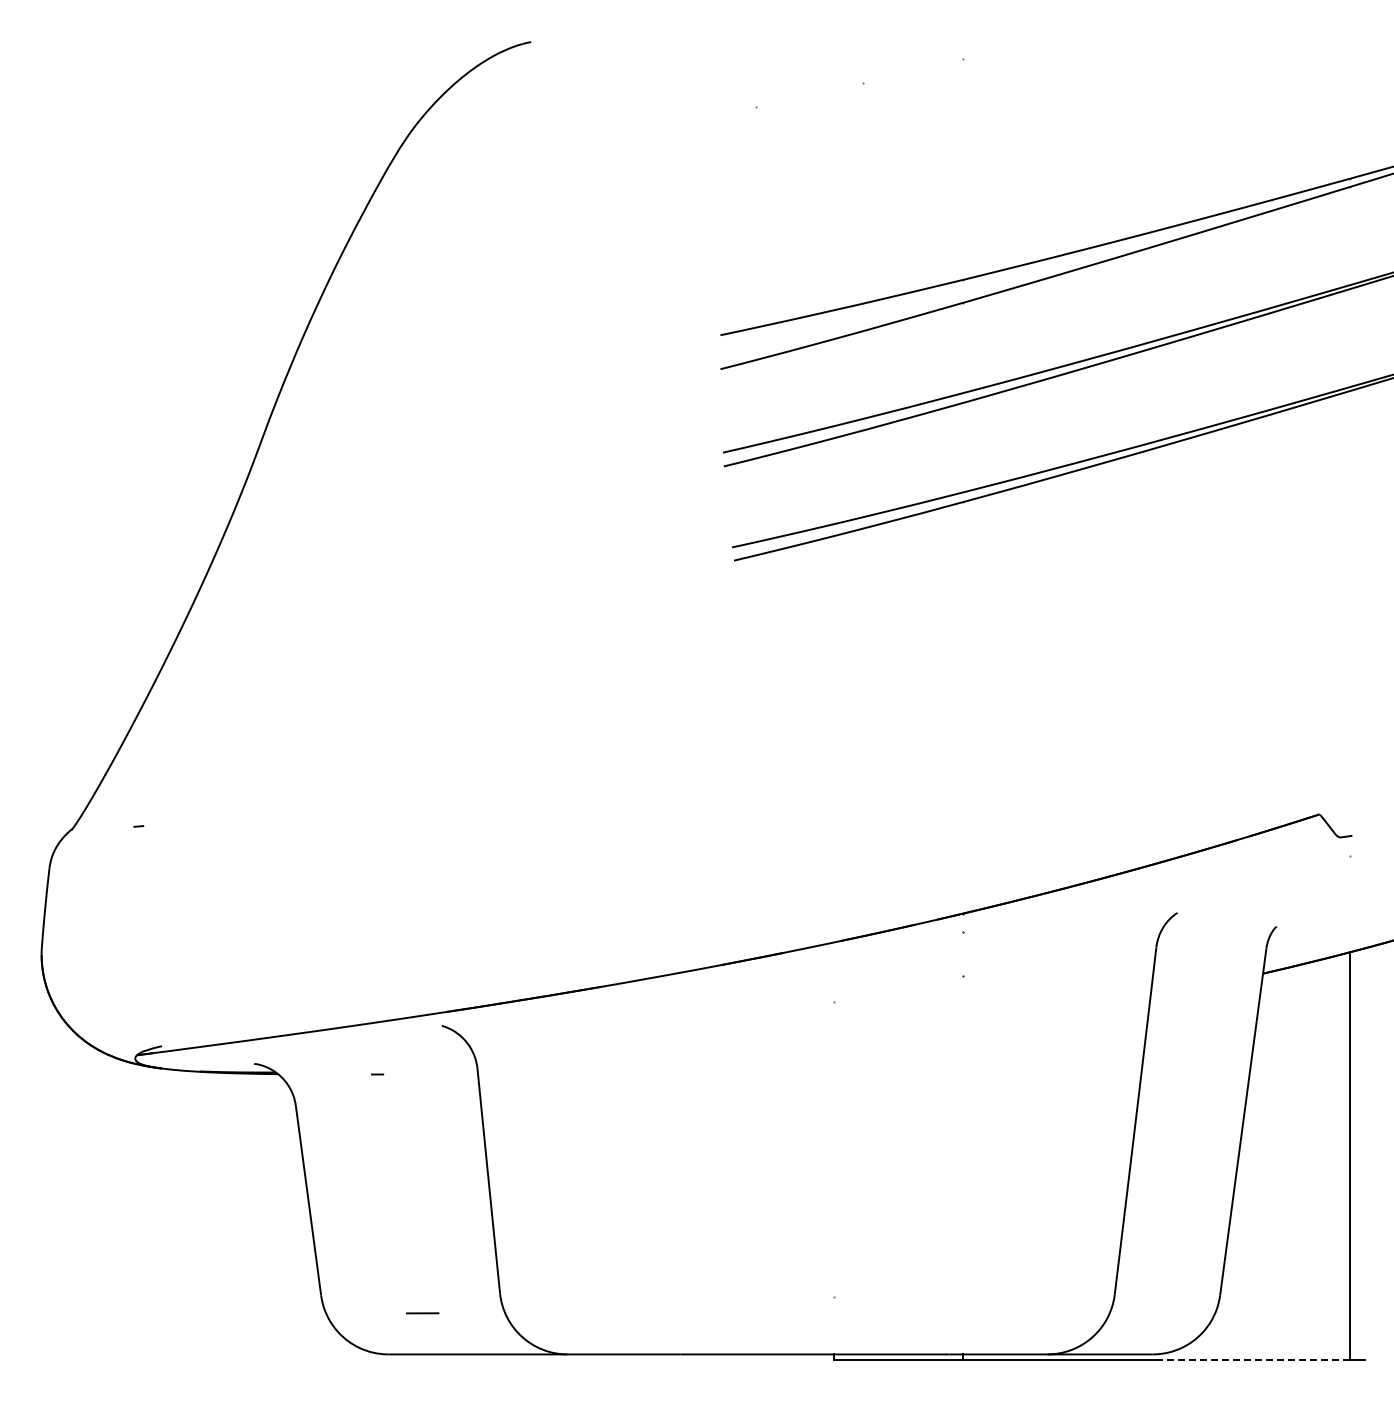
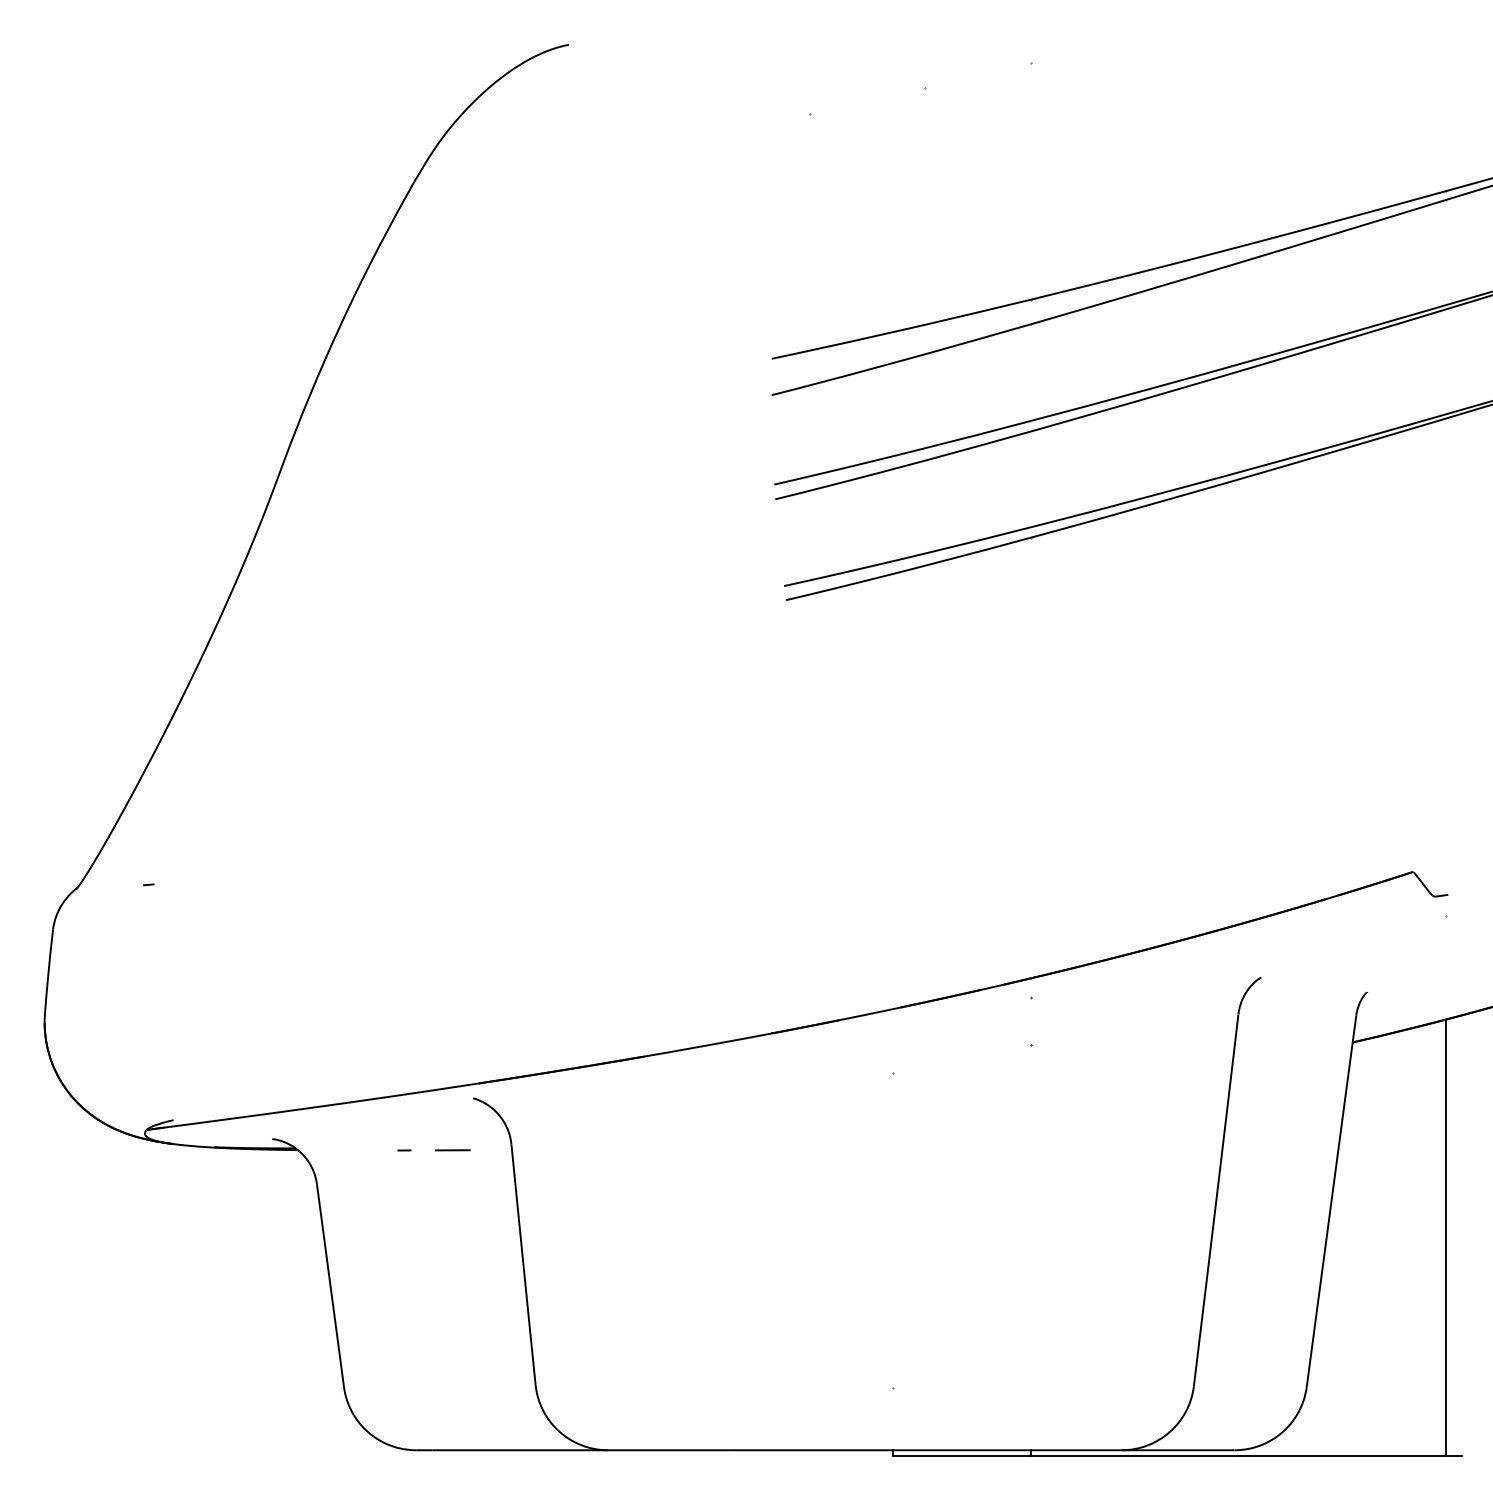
line: (422, 1313) -> (452, 1150), moved
line: (1253, 1359) -> (1342, 1455), dashed -> solid

